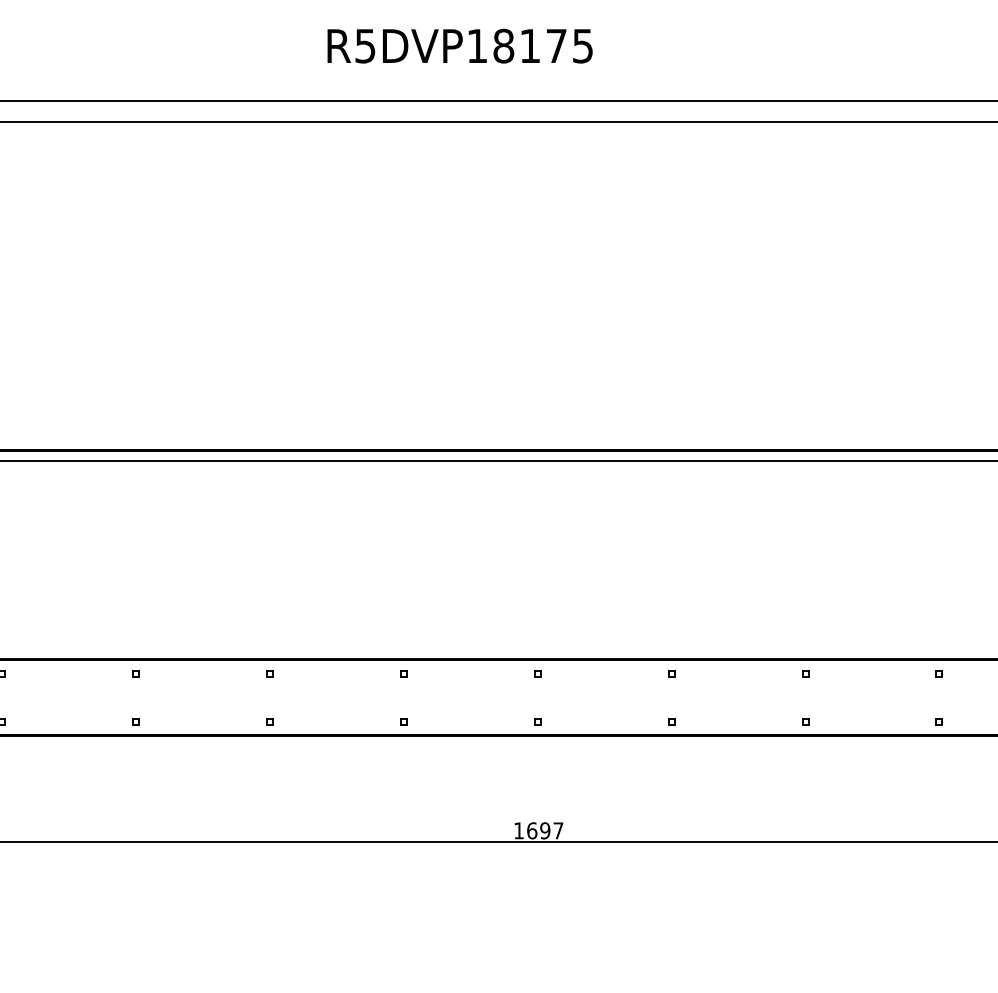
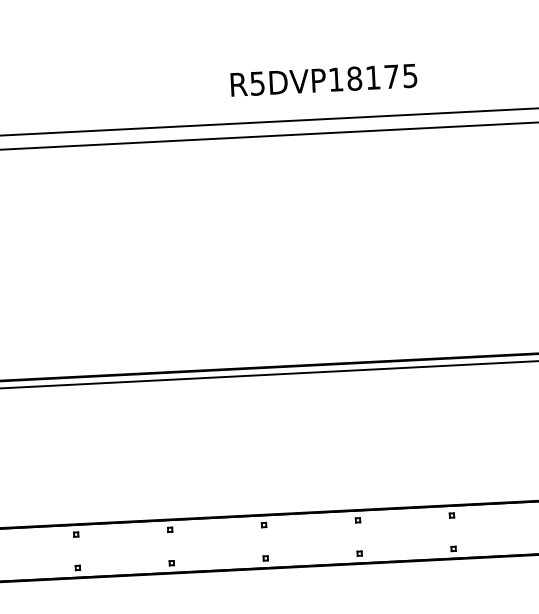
text: (459, 45) -> (323, 79), moved

